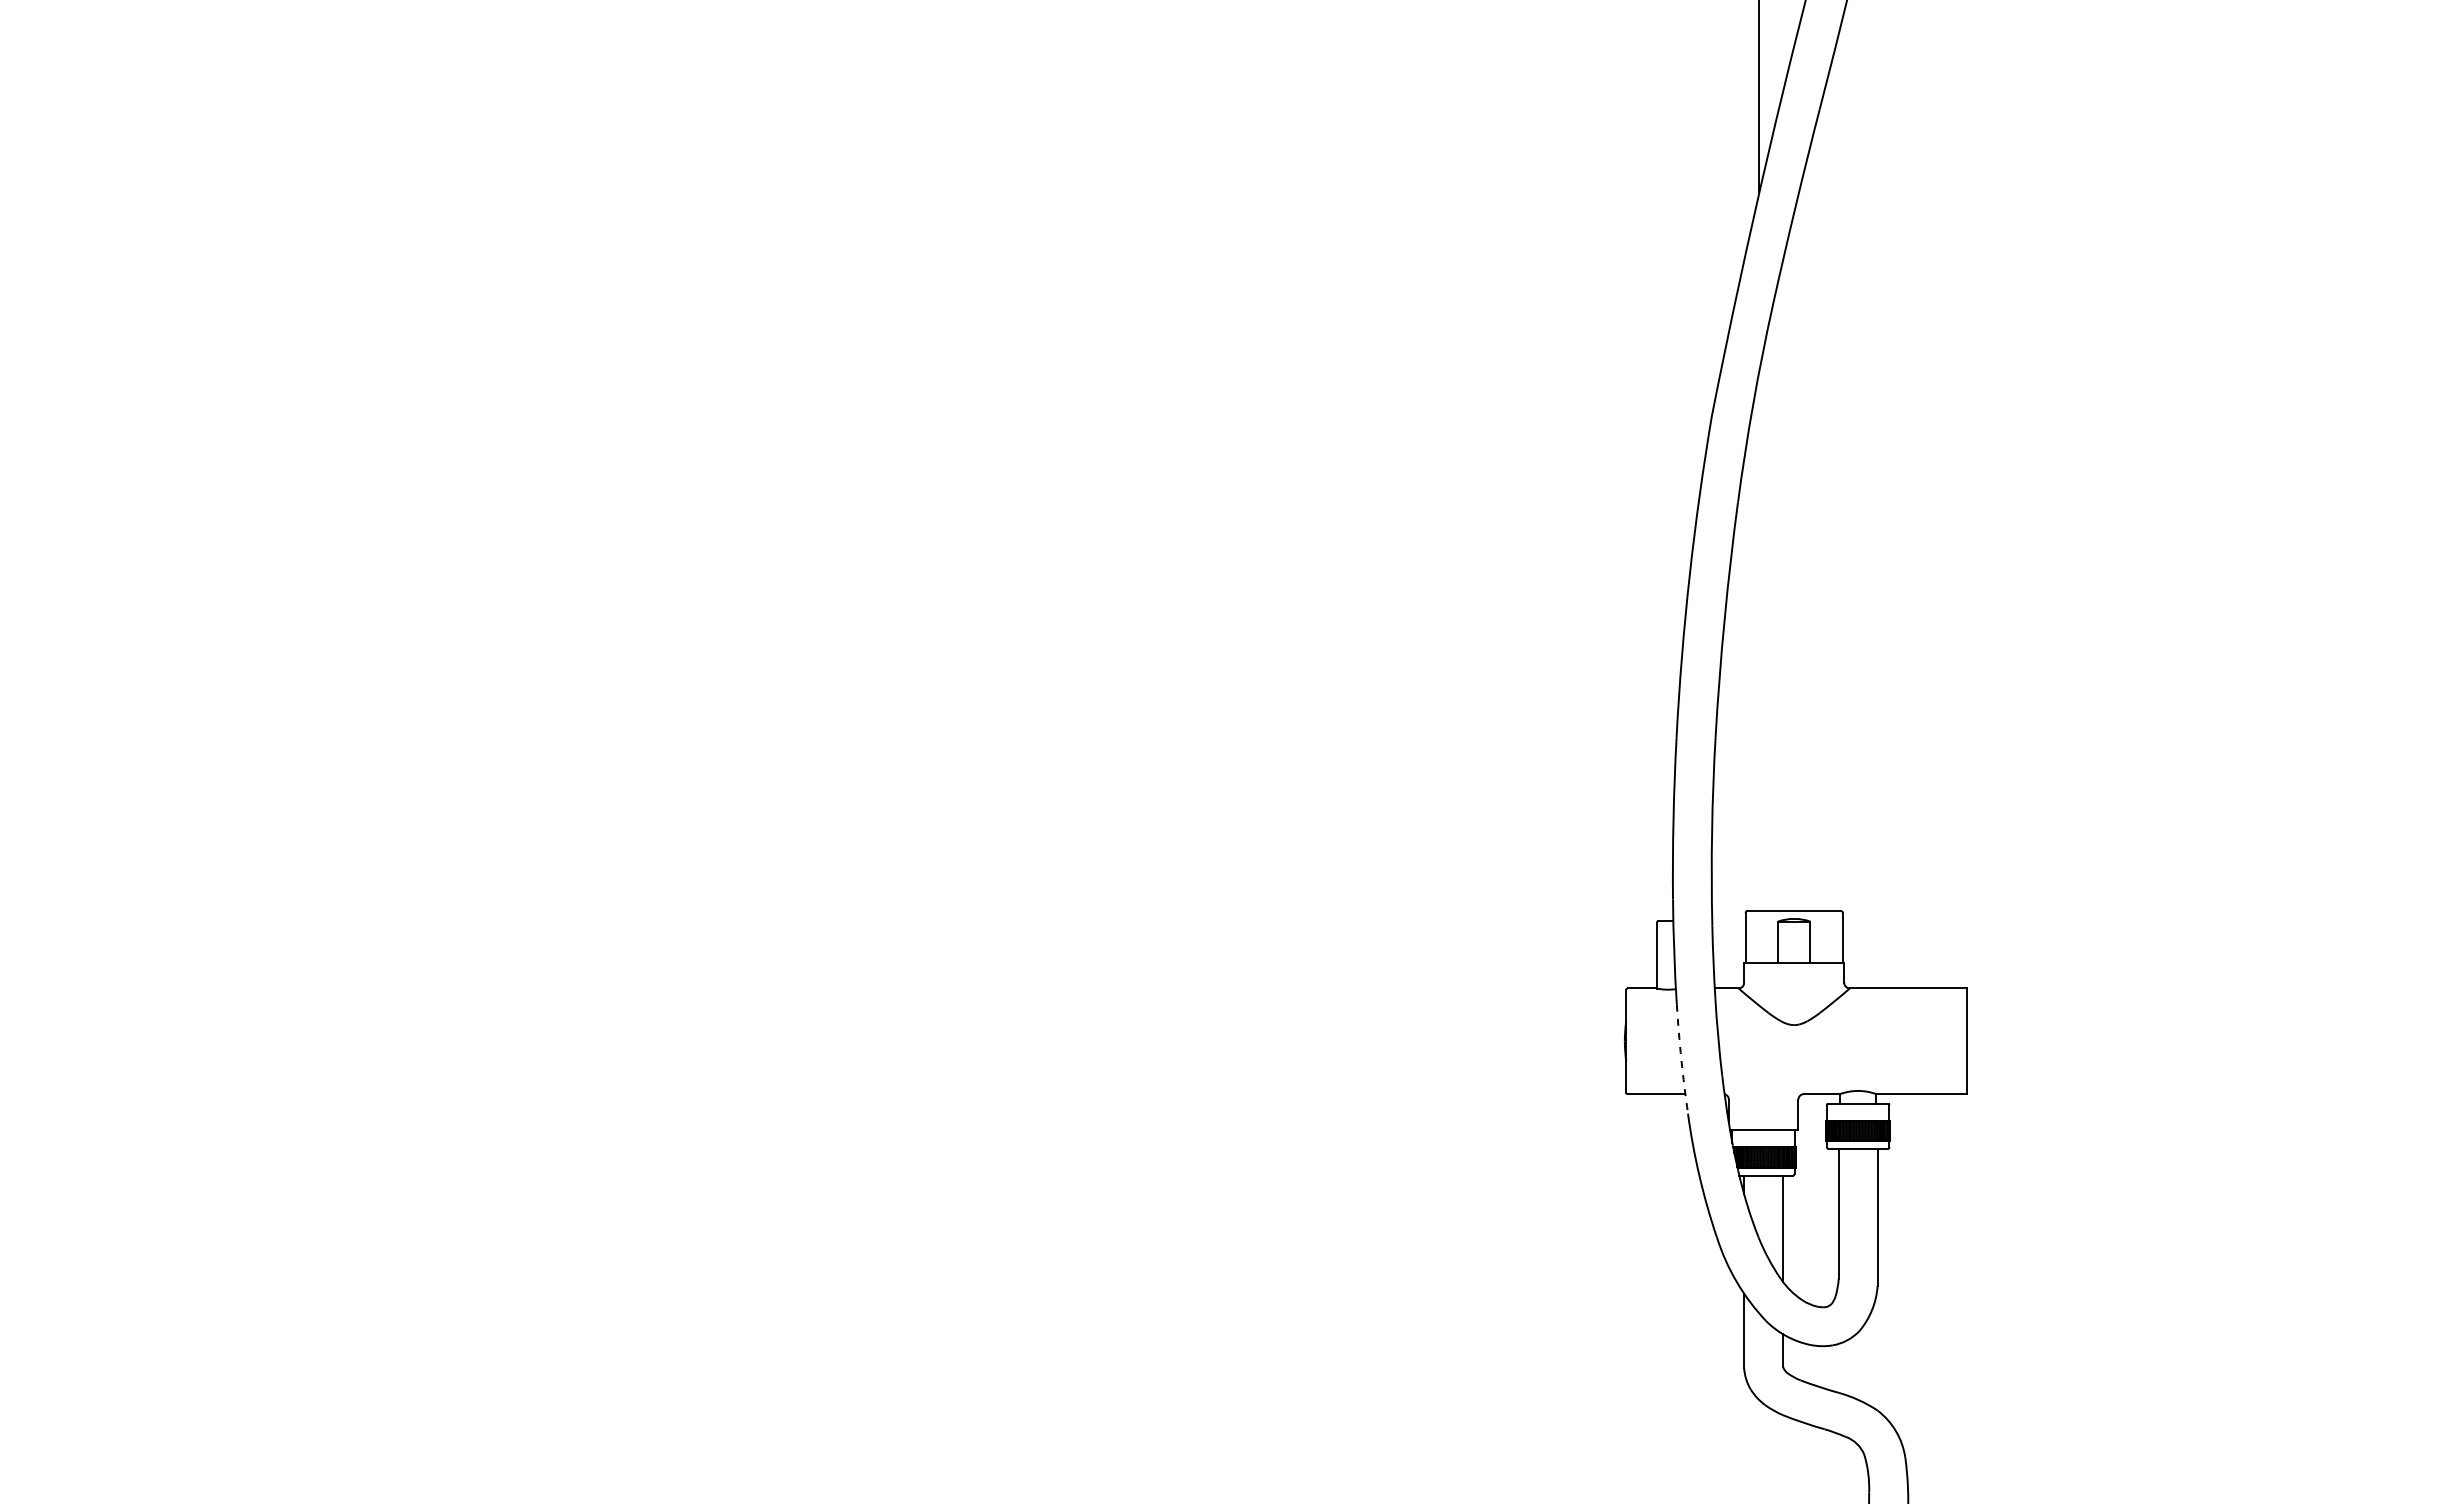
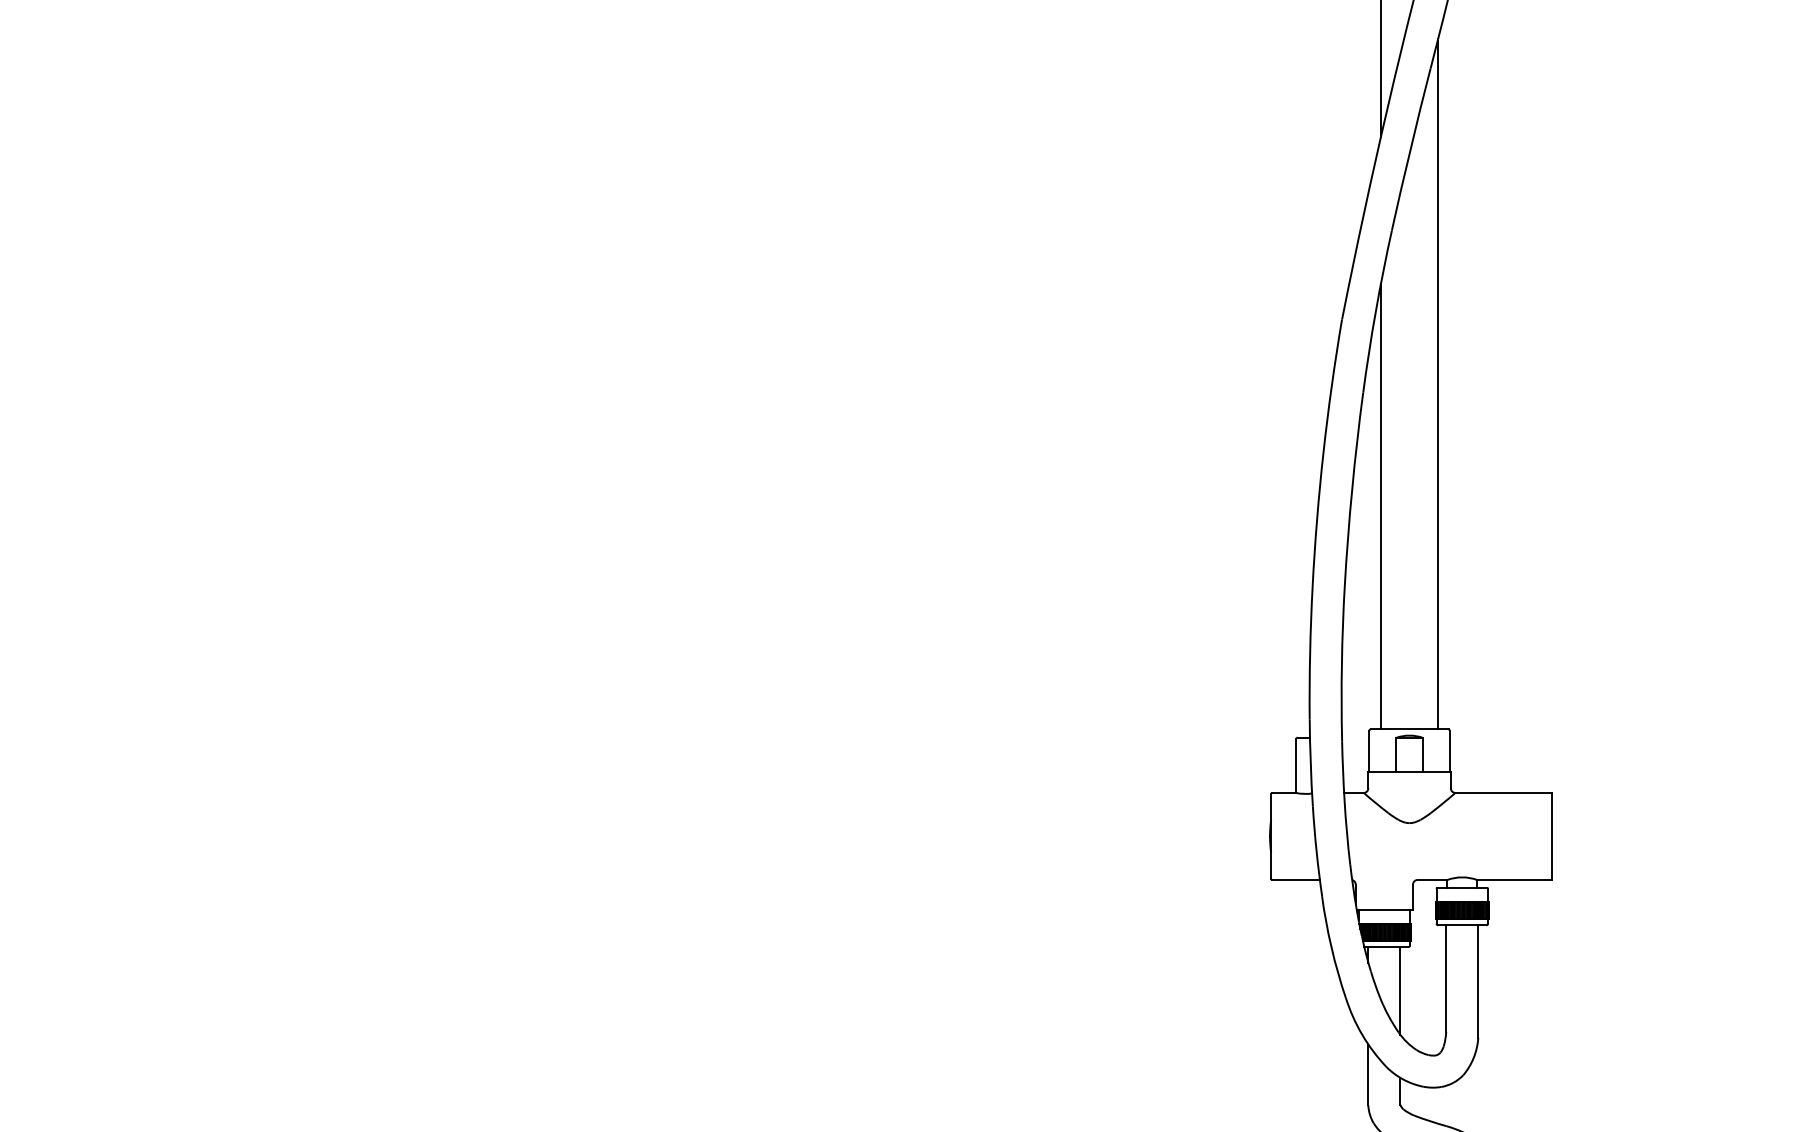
line: (1828, 492) -> (1437, 384), added
line: (1759, 640) -> (1380, 506), added
arc: (1681, 1059) -> (1316, 851), dashed -> solid

